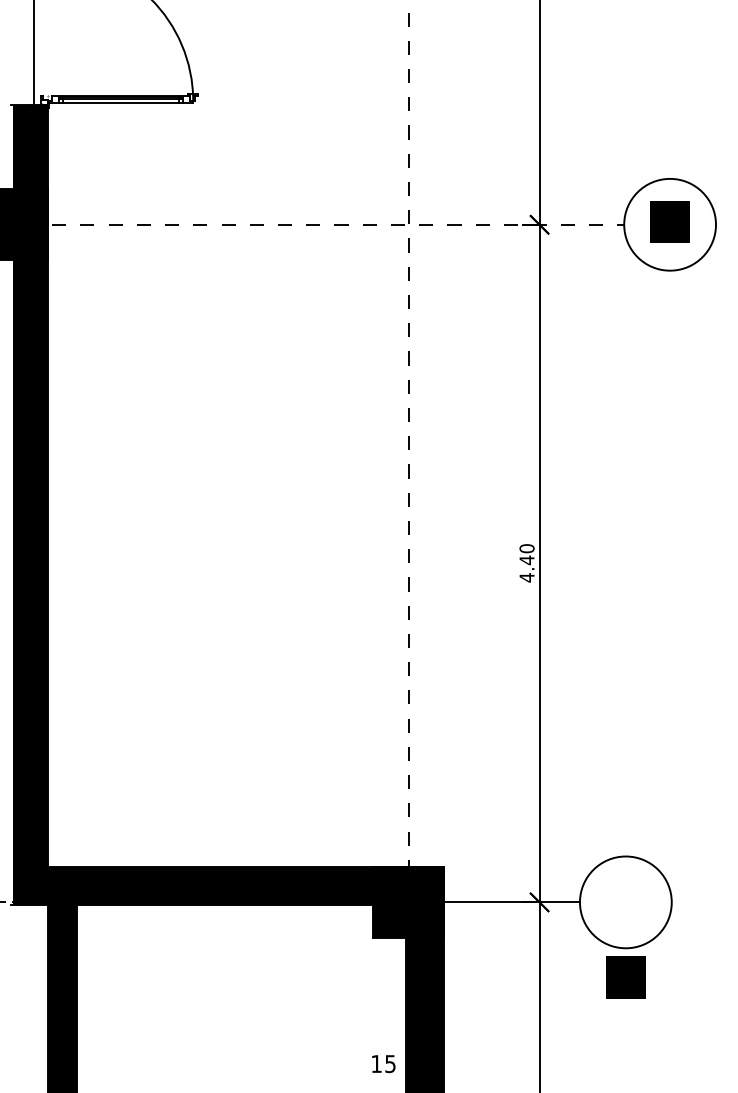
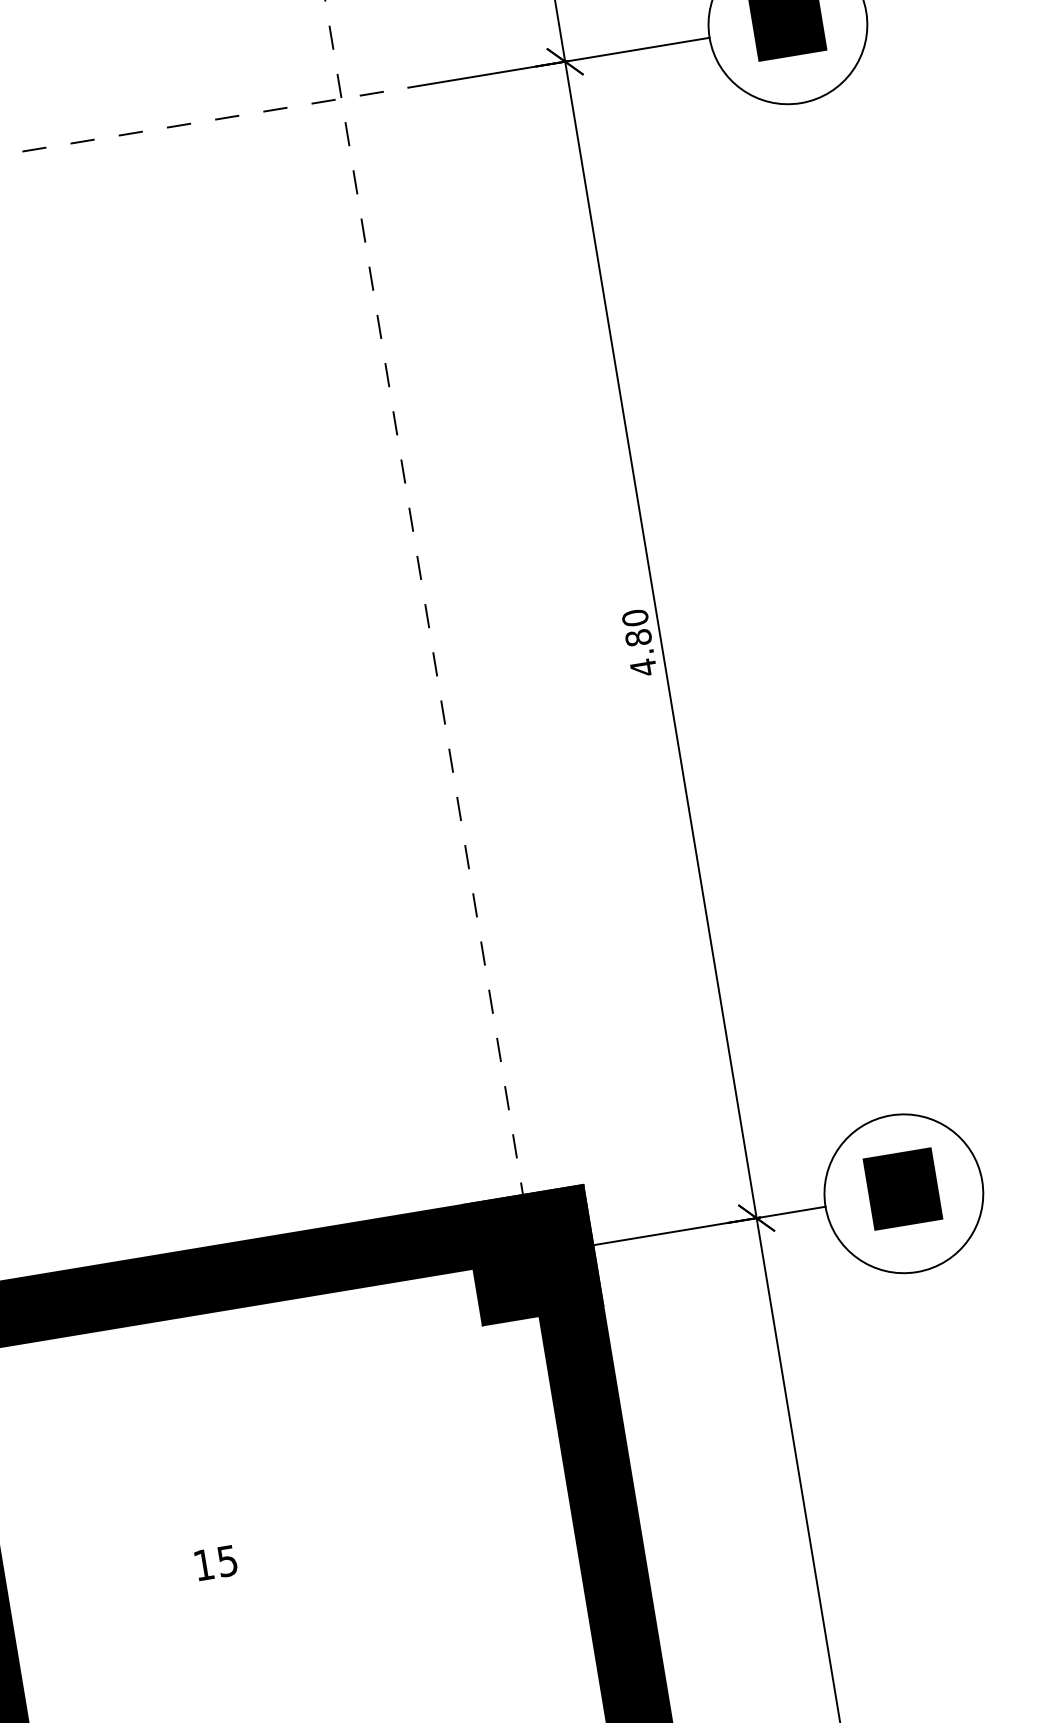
line: (536, 224) -> (559, 62), dashed -> solid
text: (526, 560) -> (637, 638), 4.40 -> 4.80
text: (625, 977) -> (902, 1188), moved
text: (383, 1064) -> (215, 1563), moved

